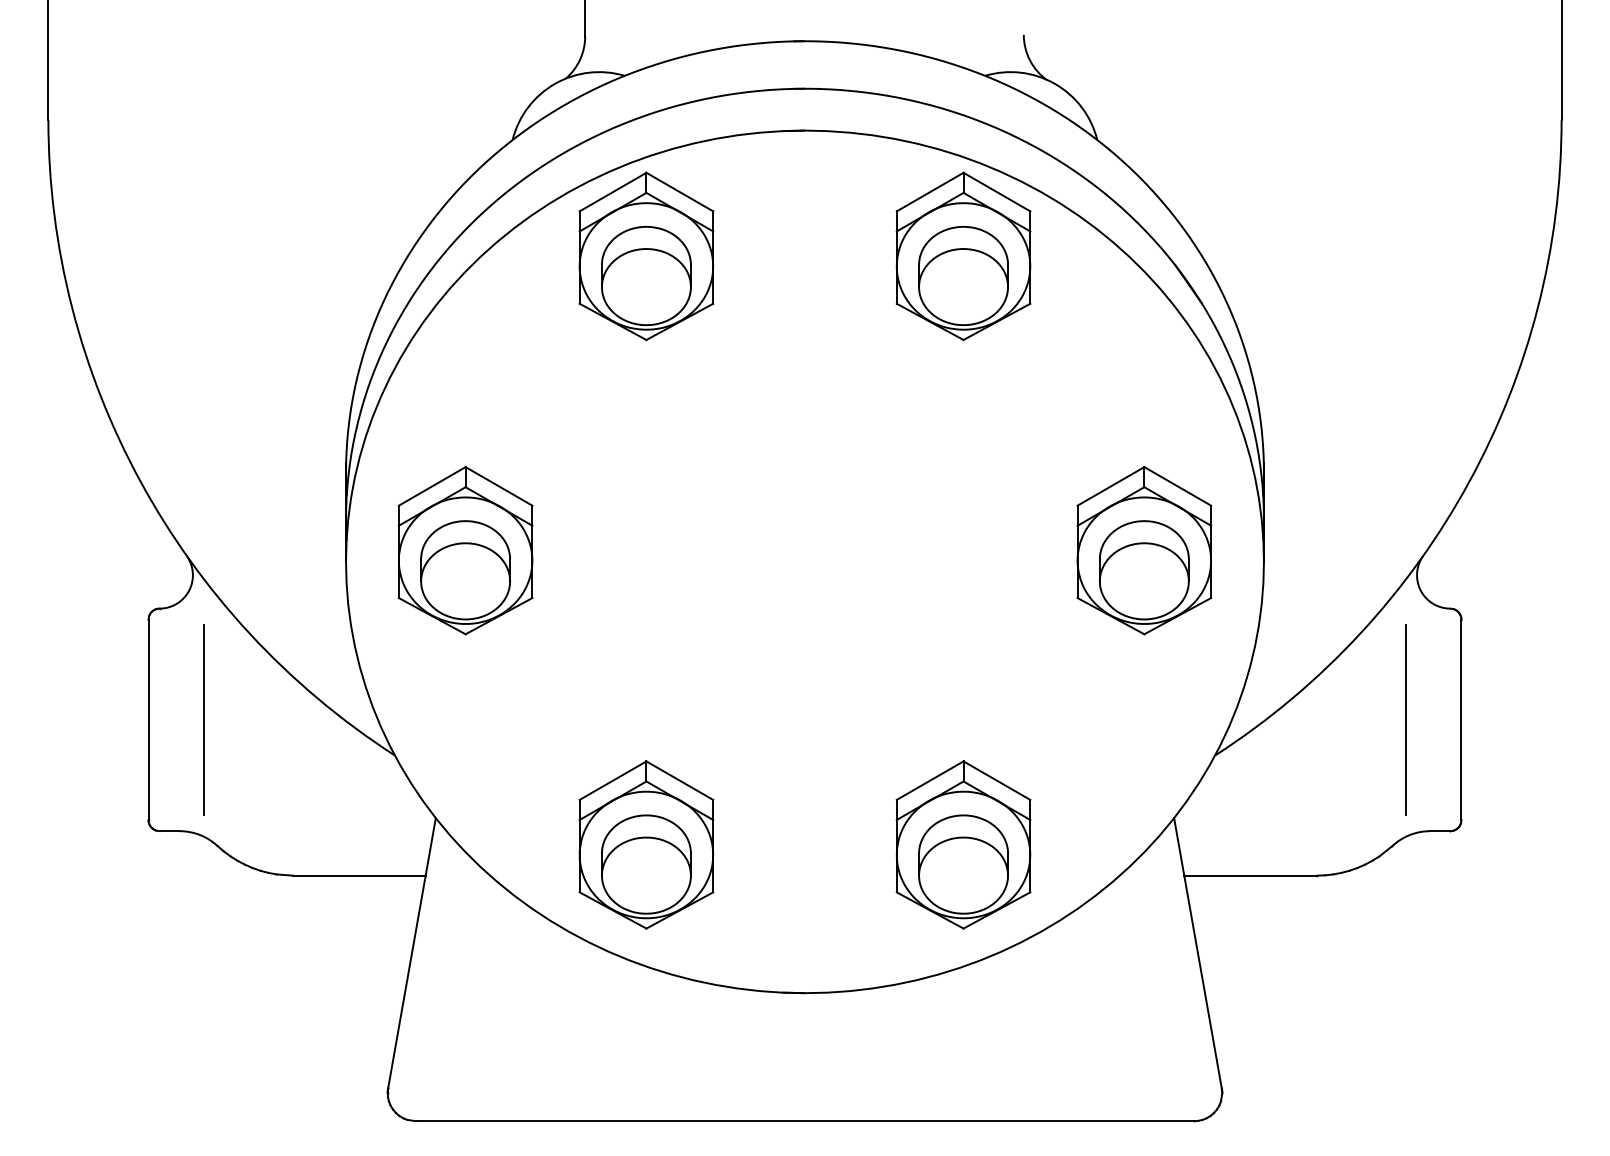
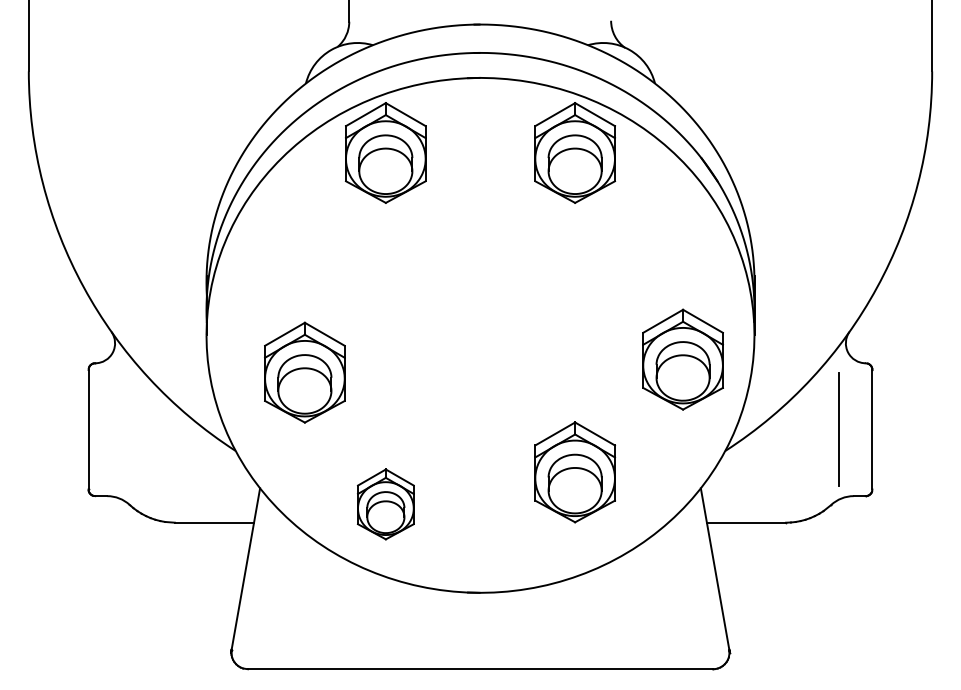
part: (464, 550) -> (304, 372), moved
part: (1143, 550) -> (682, 359), moved
line: (203, 719) -> (121, 429), removed
part: (645, 845) -> (385, 504), size x0.7
part: (964, 845) -> (575, 472), moved

